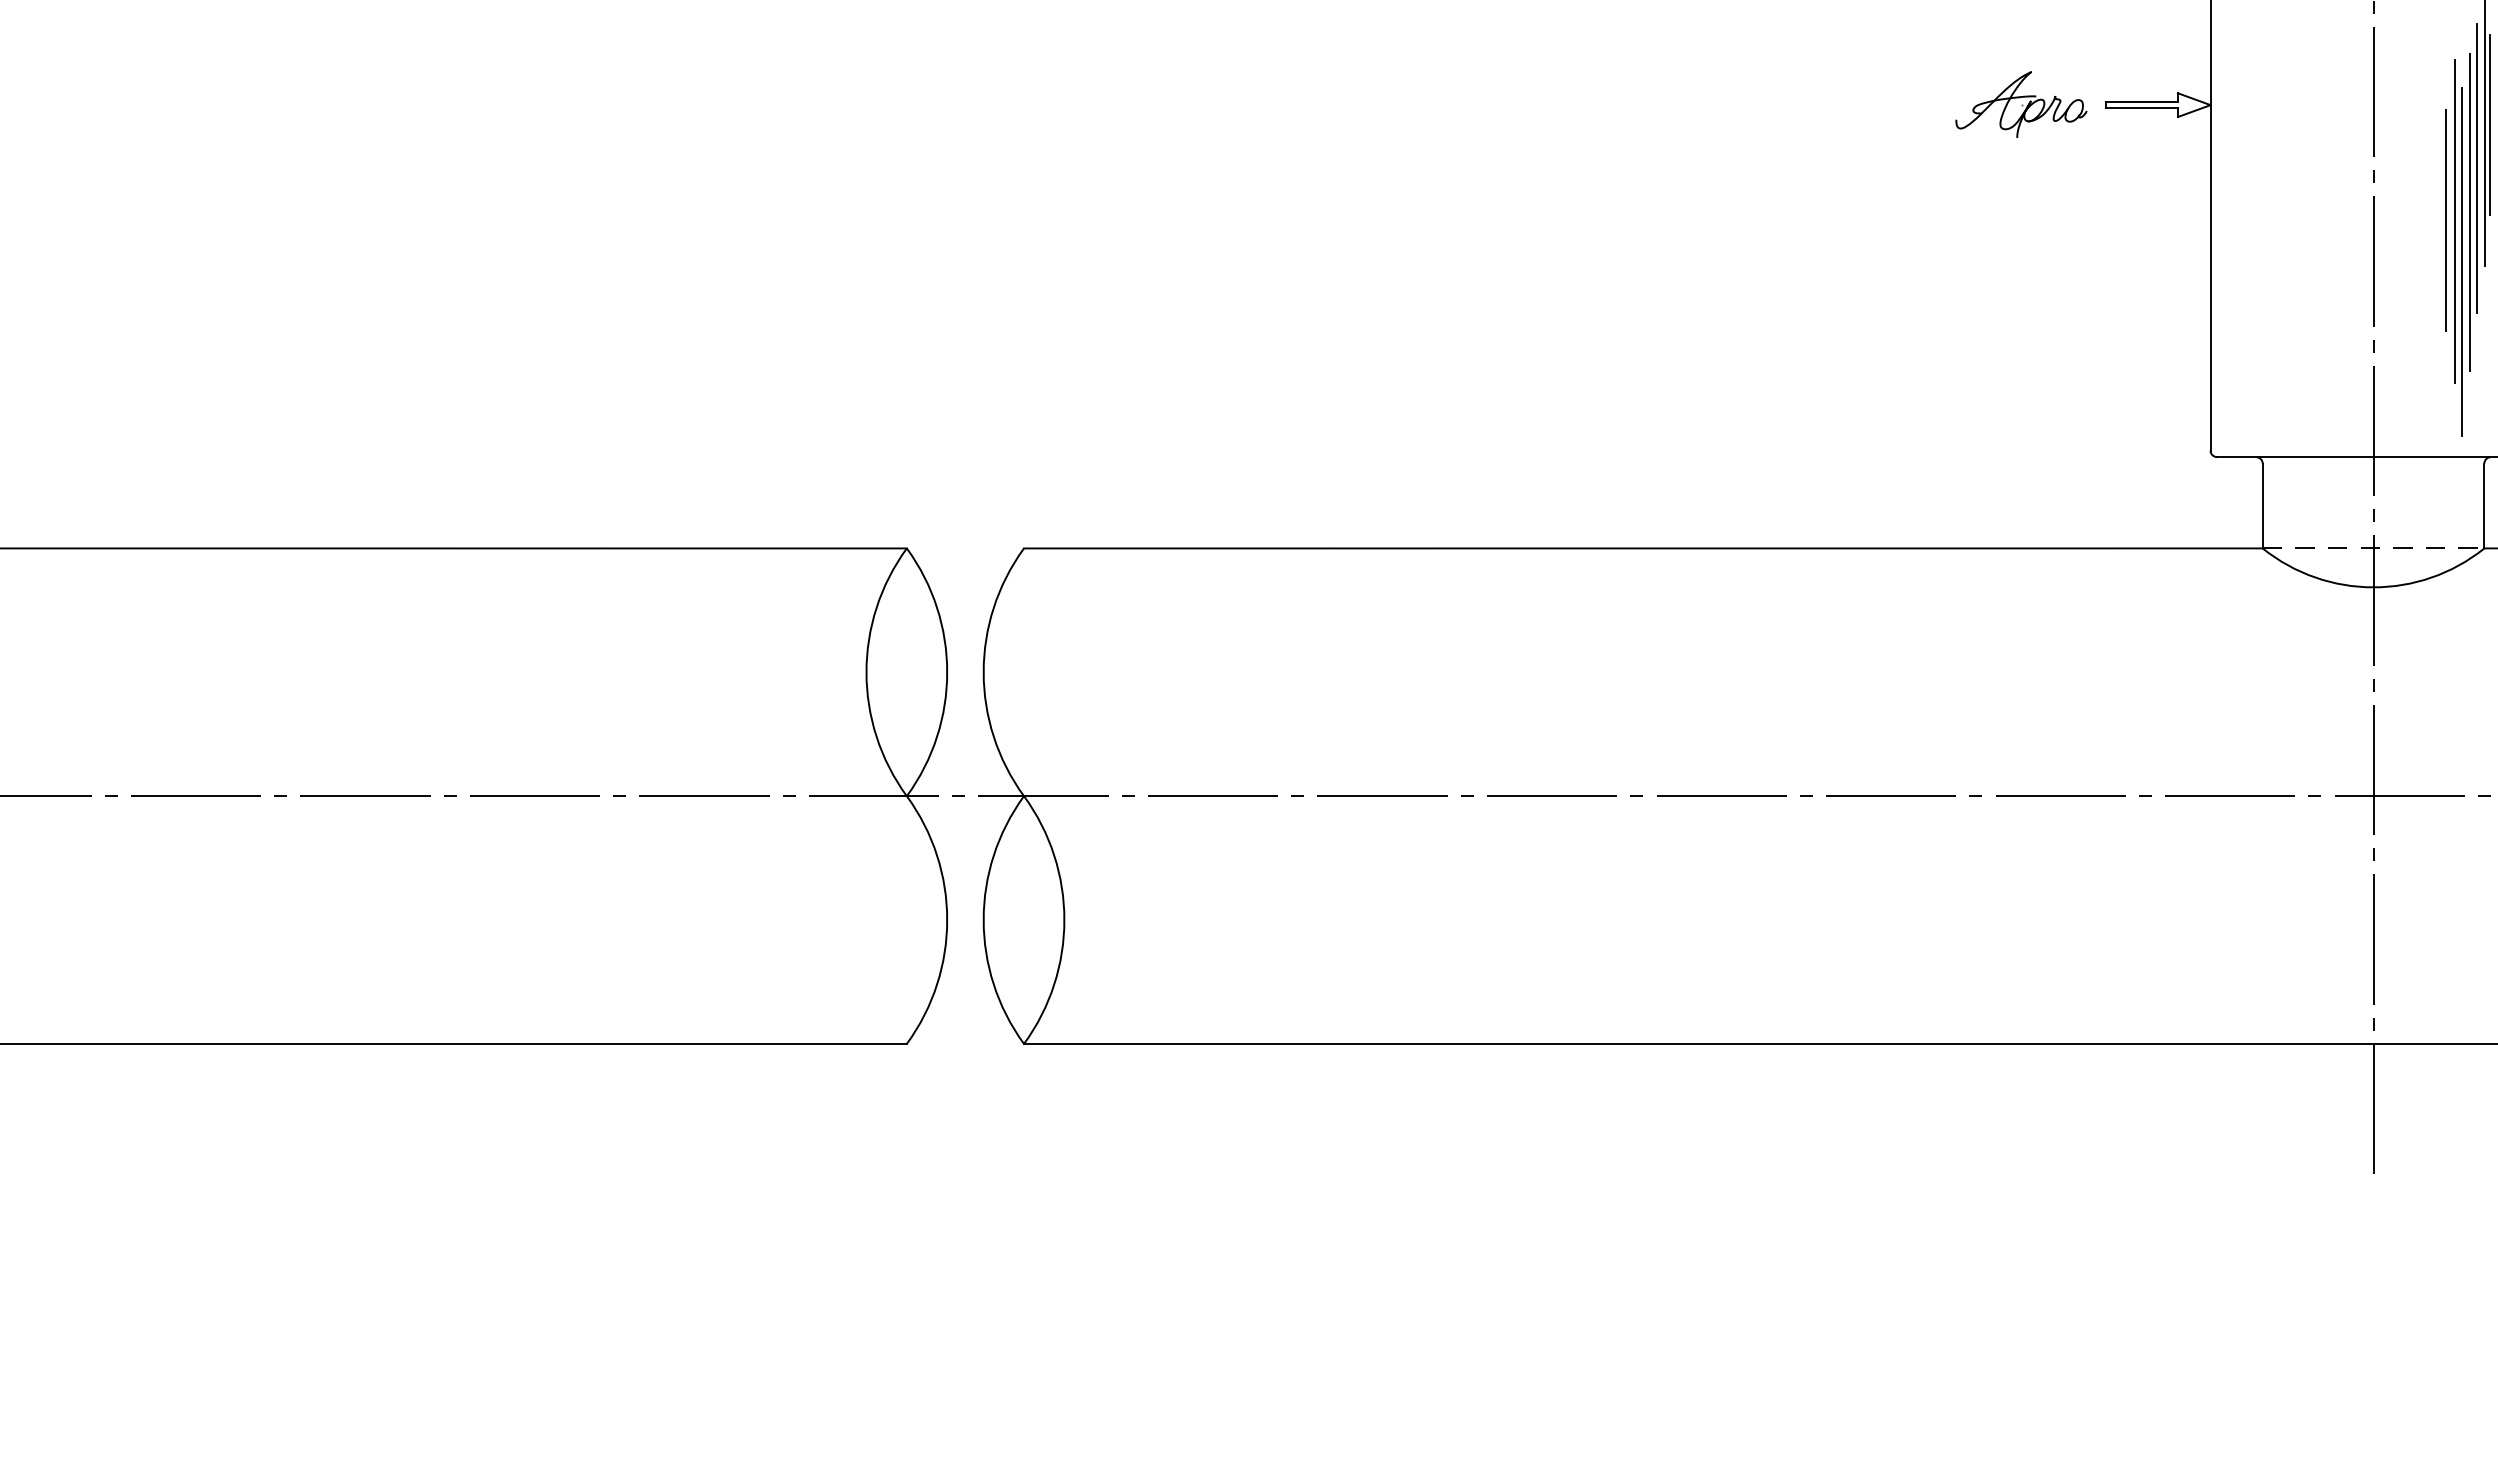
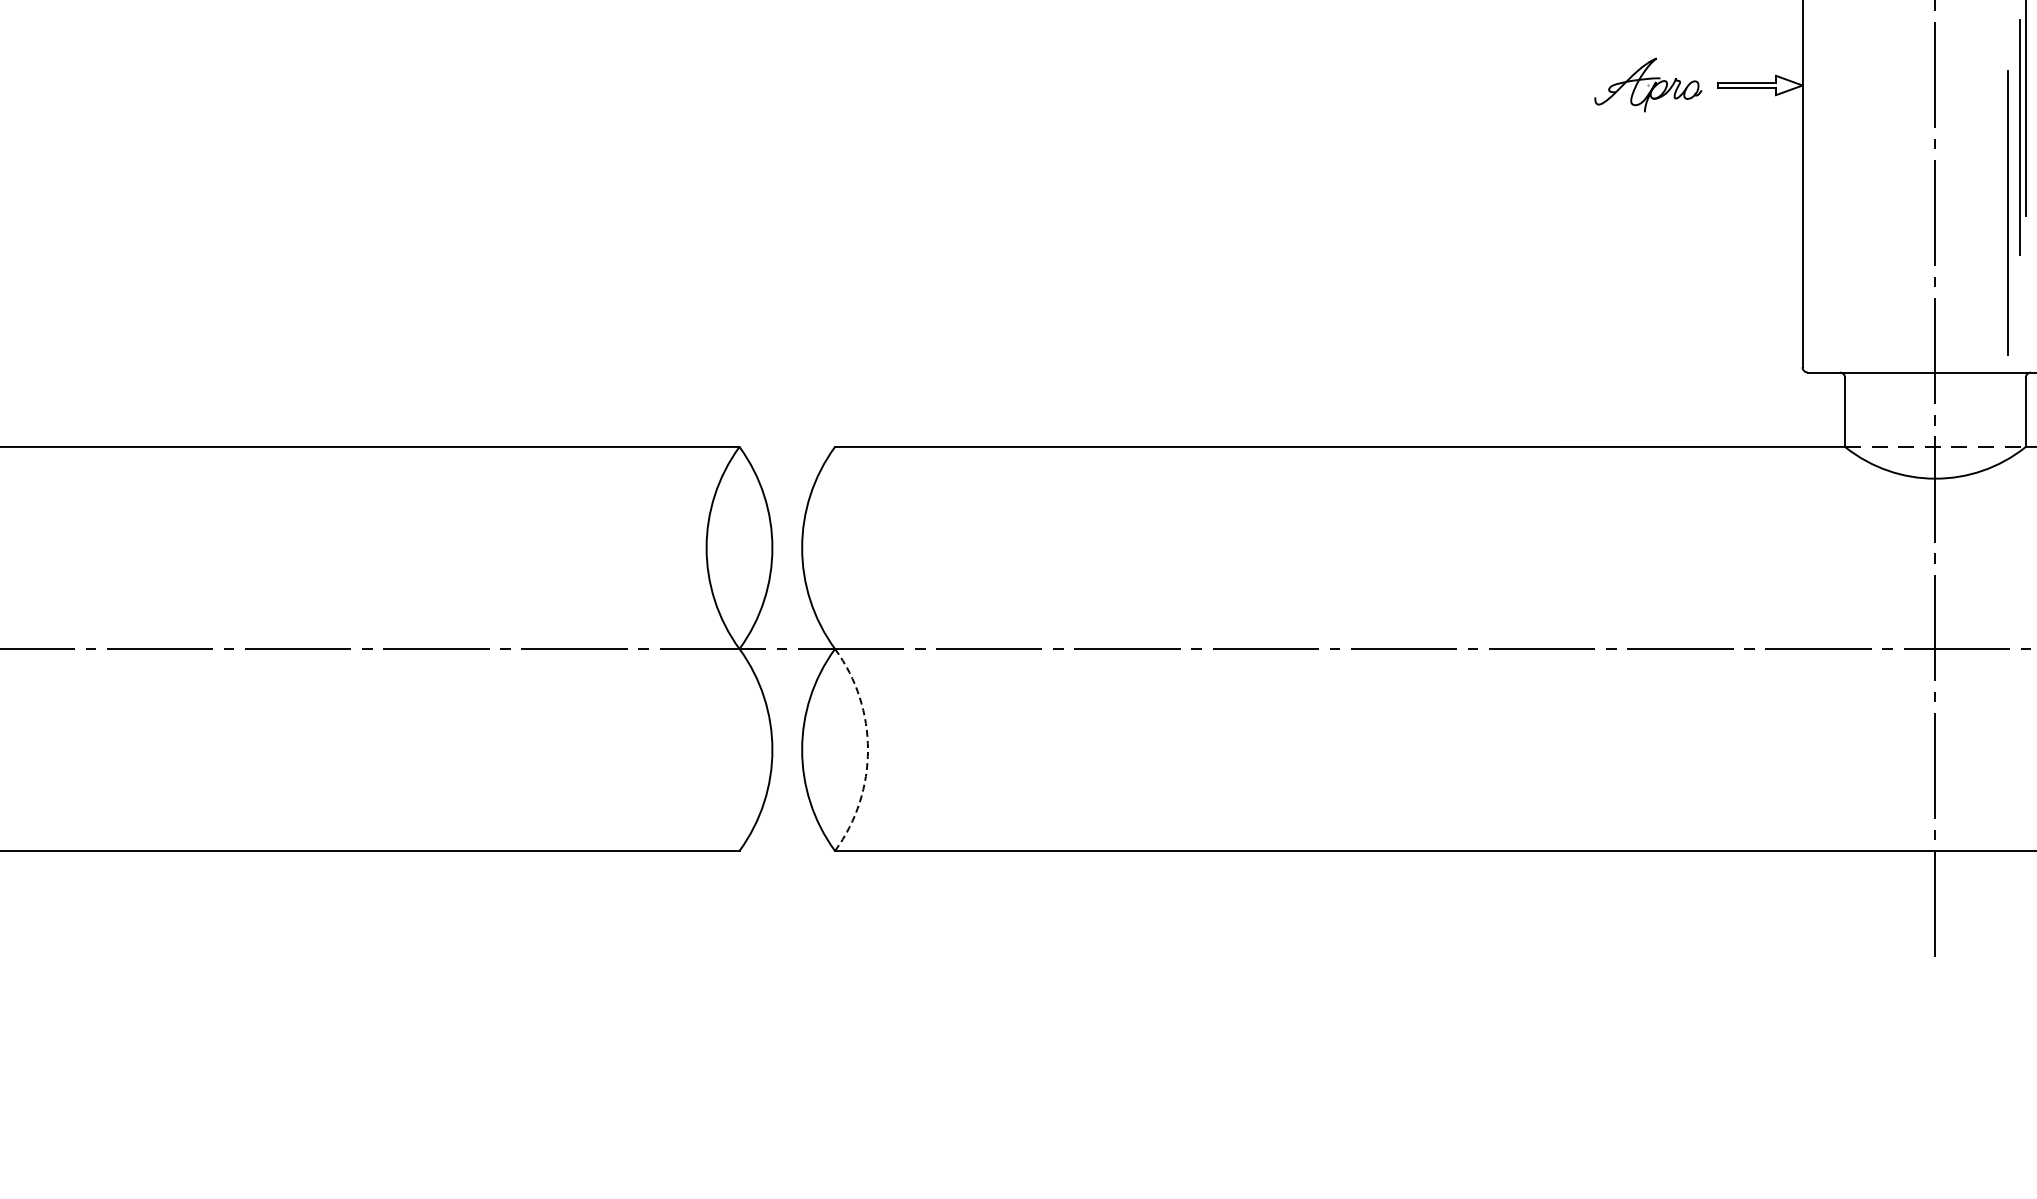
line: (2490, 124) -> (2030, 101), removed
line: (2469, 211) -> (2013, 172), removed
line: (2445, 220) -> (1994, 179), removed
line: (2454, 220) -> (2001, 179), removed
arc: (1063, 919) -> (867, 749), solid -> dashed

